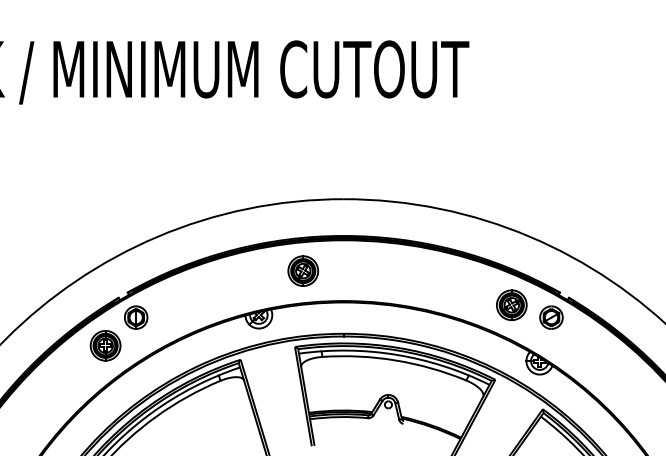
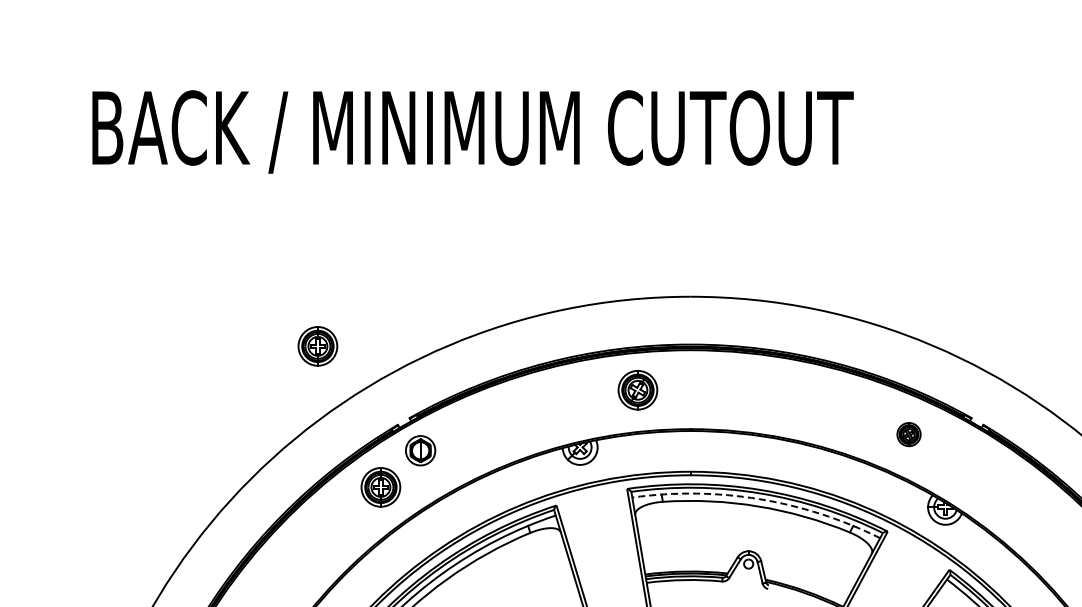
part: (56, 237) -> (317, 346), added
part: (511, 305) -> (908, 434), size x0.6
part: (551, 317) -> (960, 450), removed
arc: (396, 355) -> (759, 499), solid -> dashed

